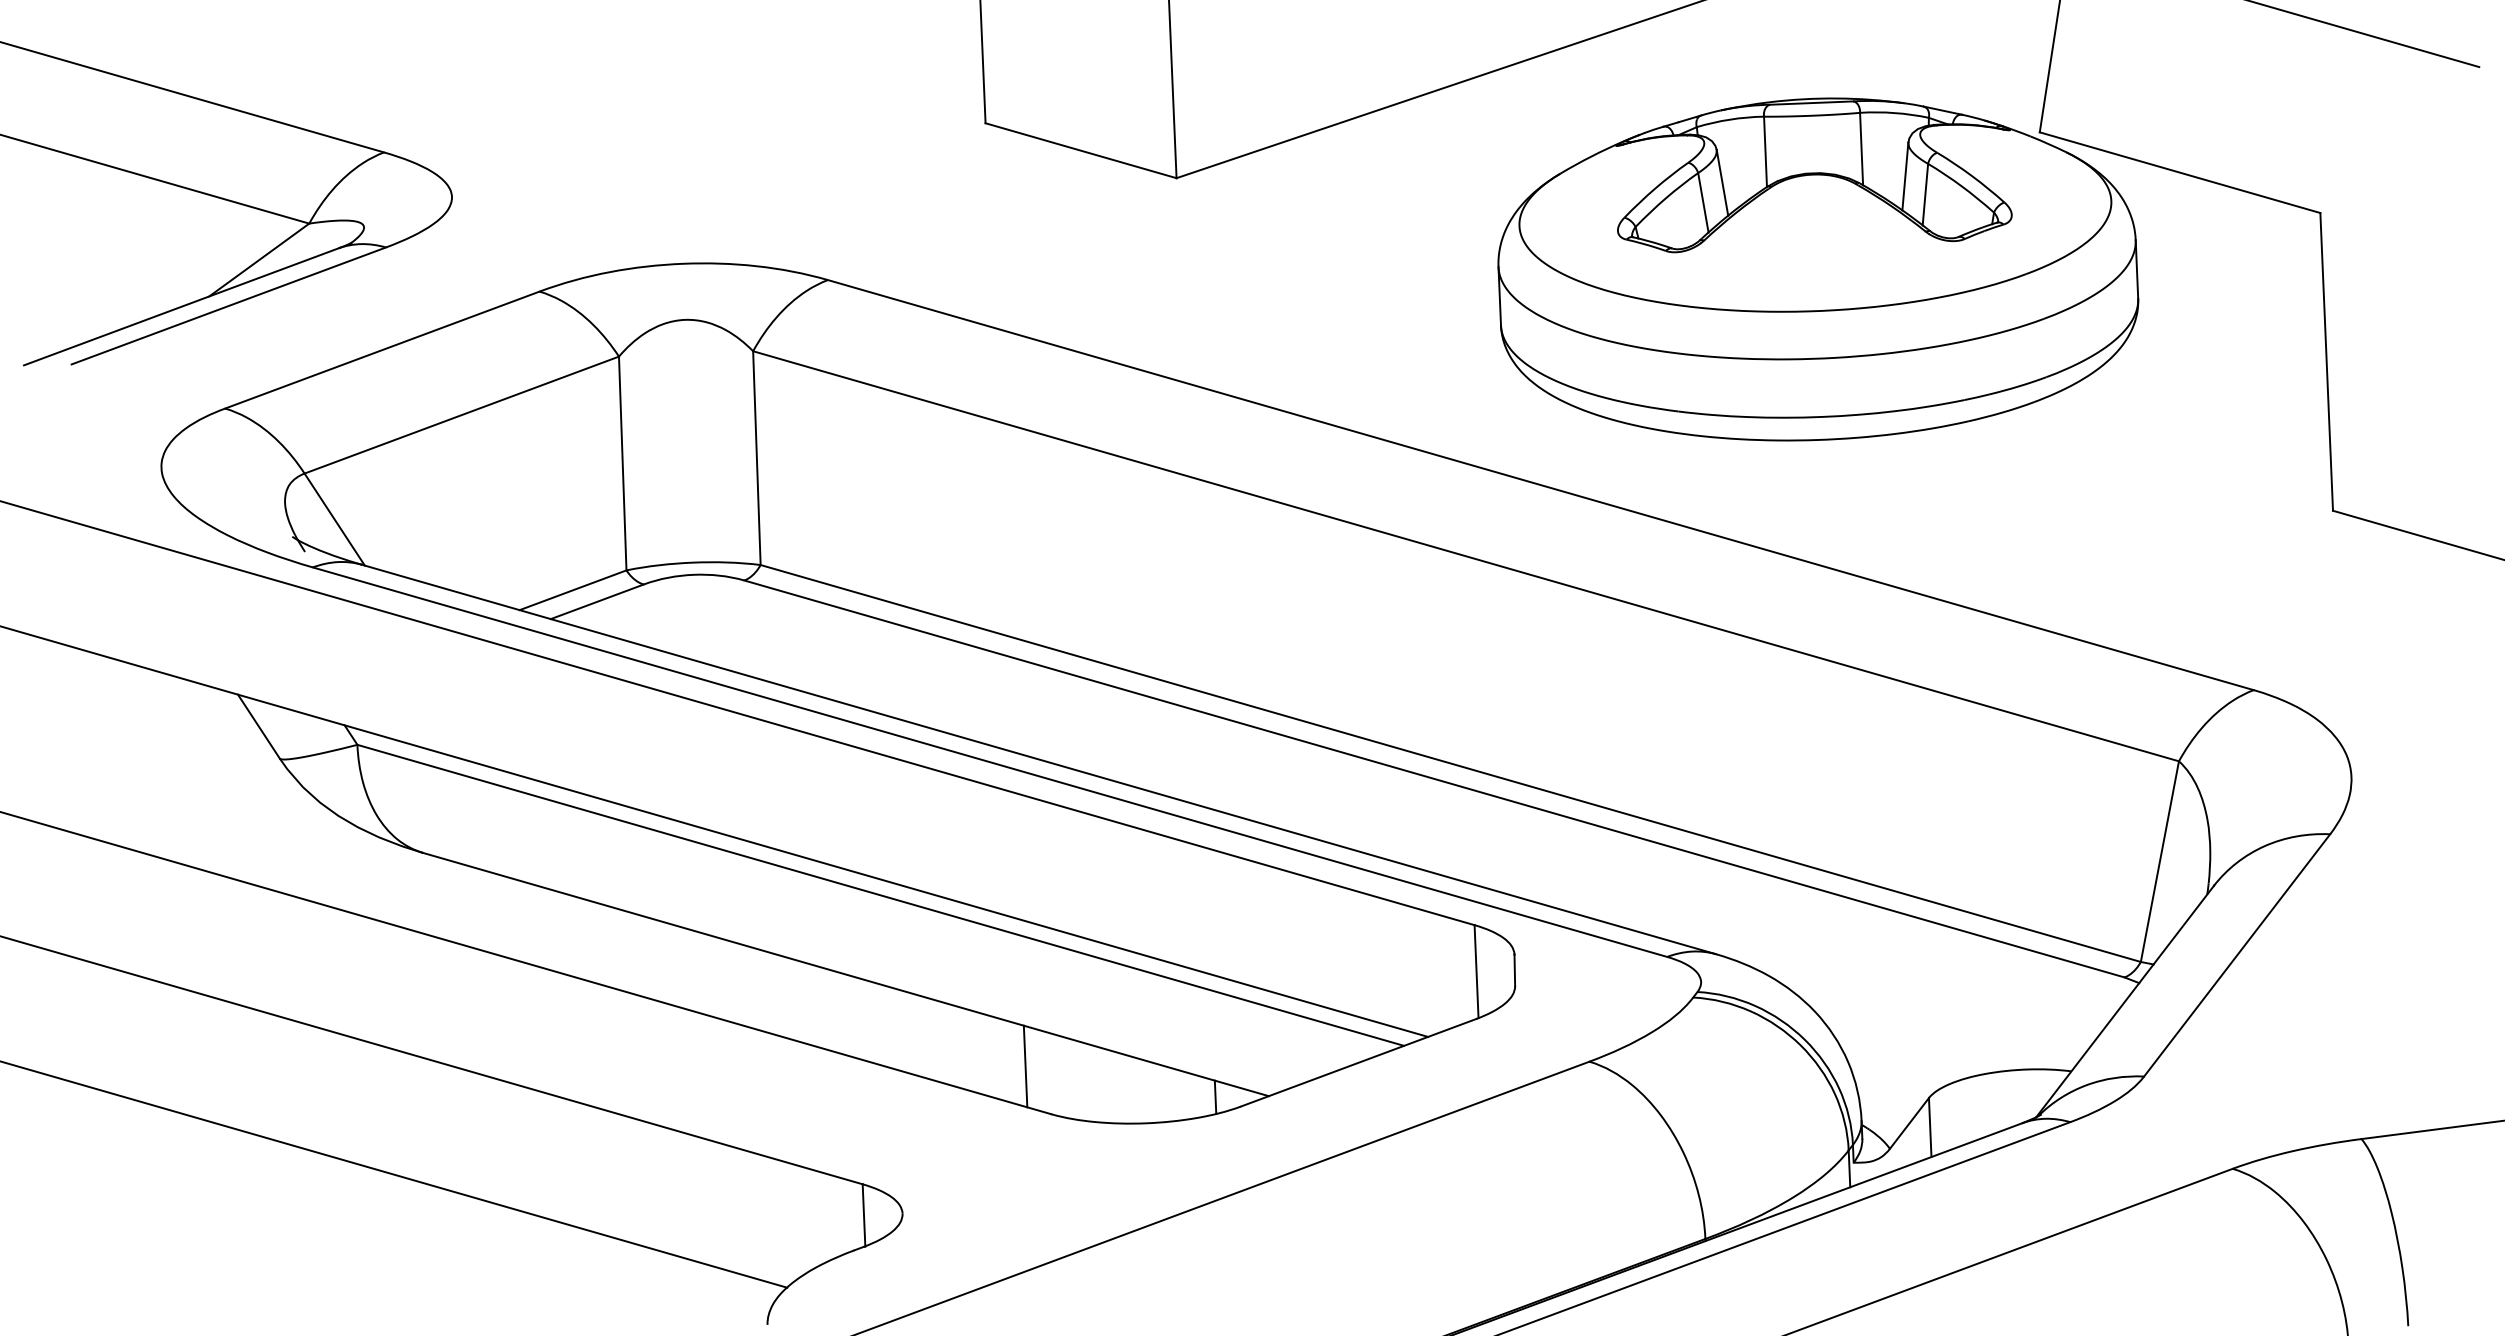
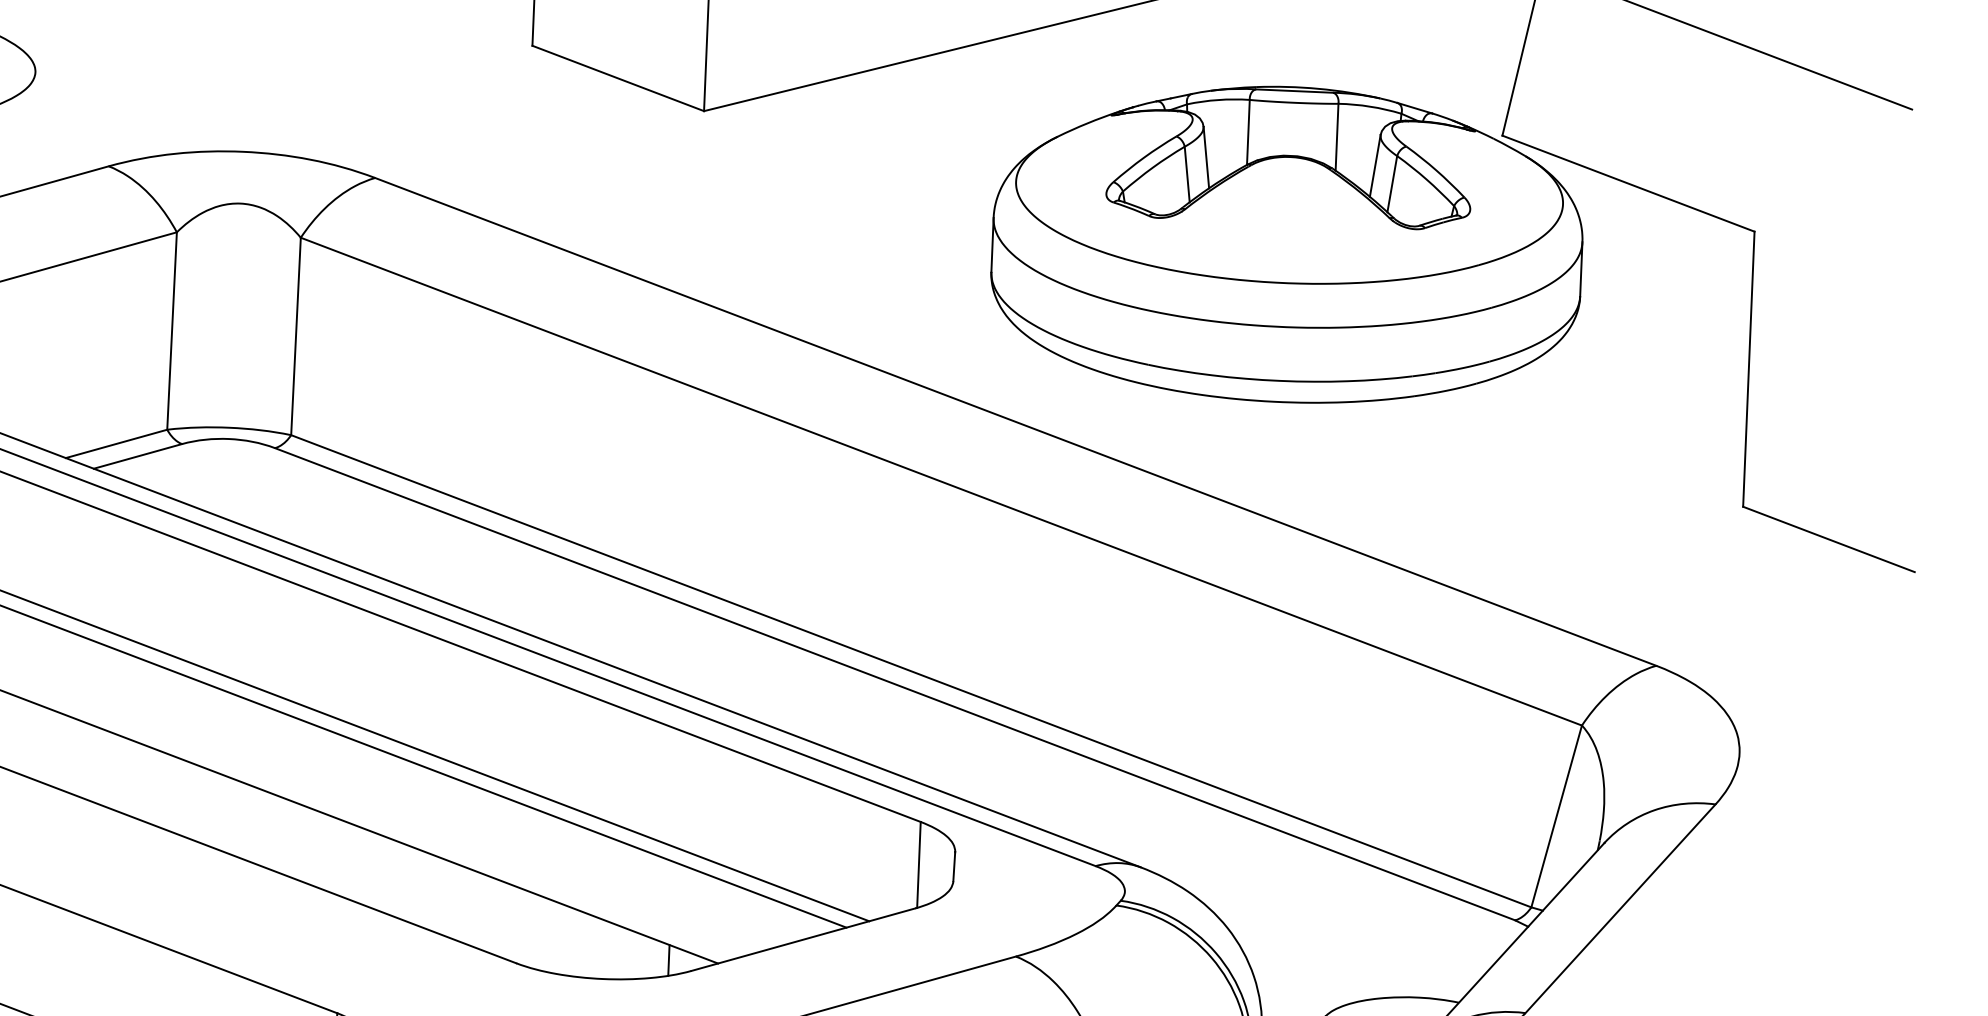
line: (1025, 1066) -> (496, 917), removed

